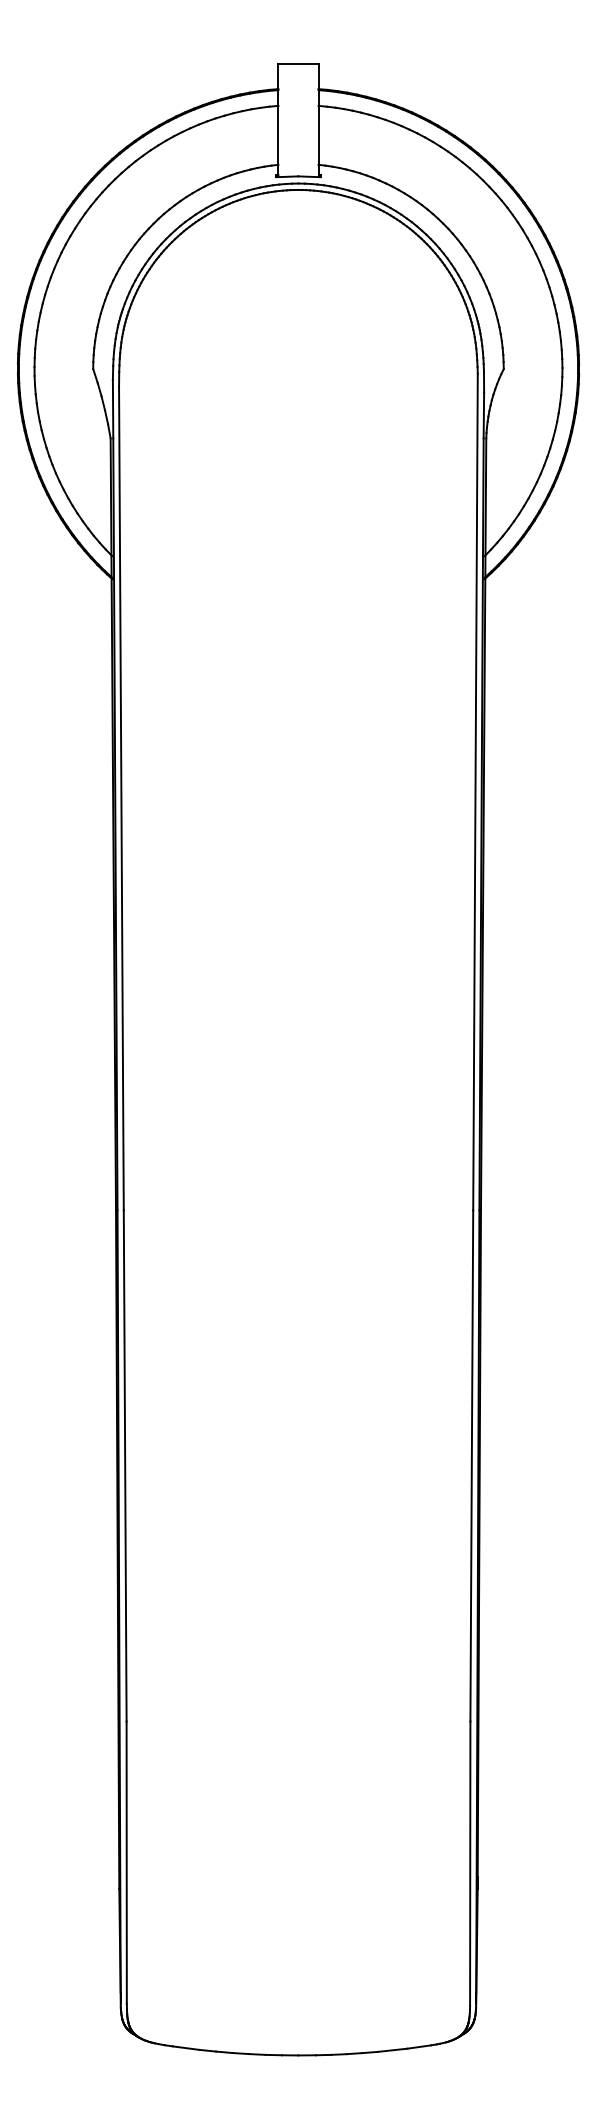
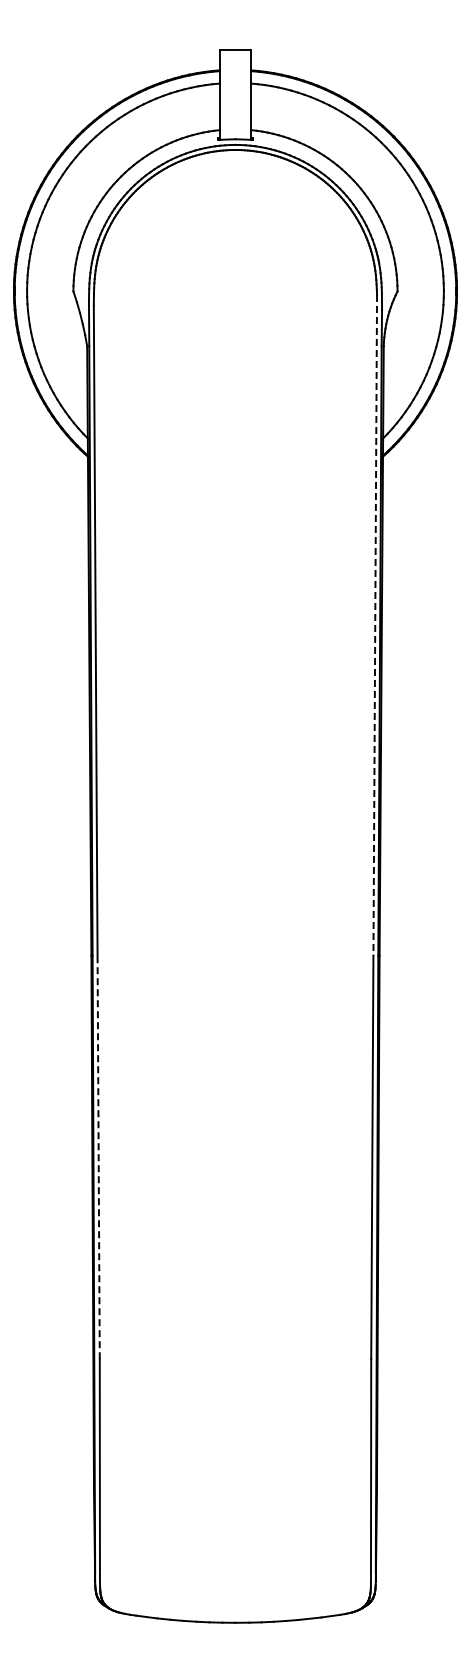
line: (475, 792) -> (375, 625), solid -> dashed
line: (124, 1466) -> (98, 1157), solid -> dashed

